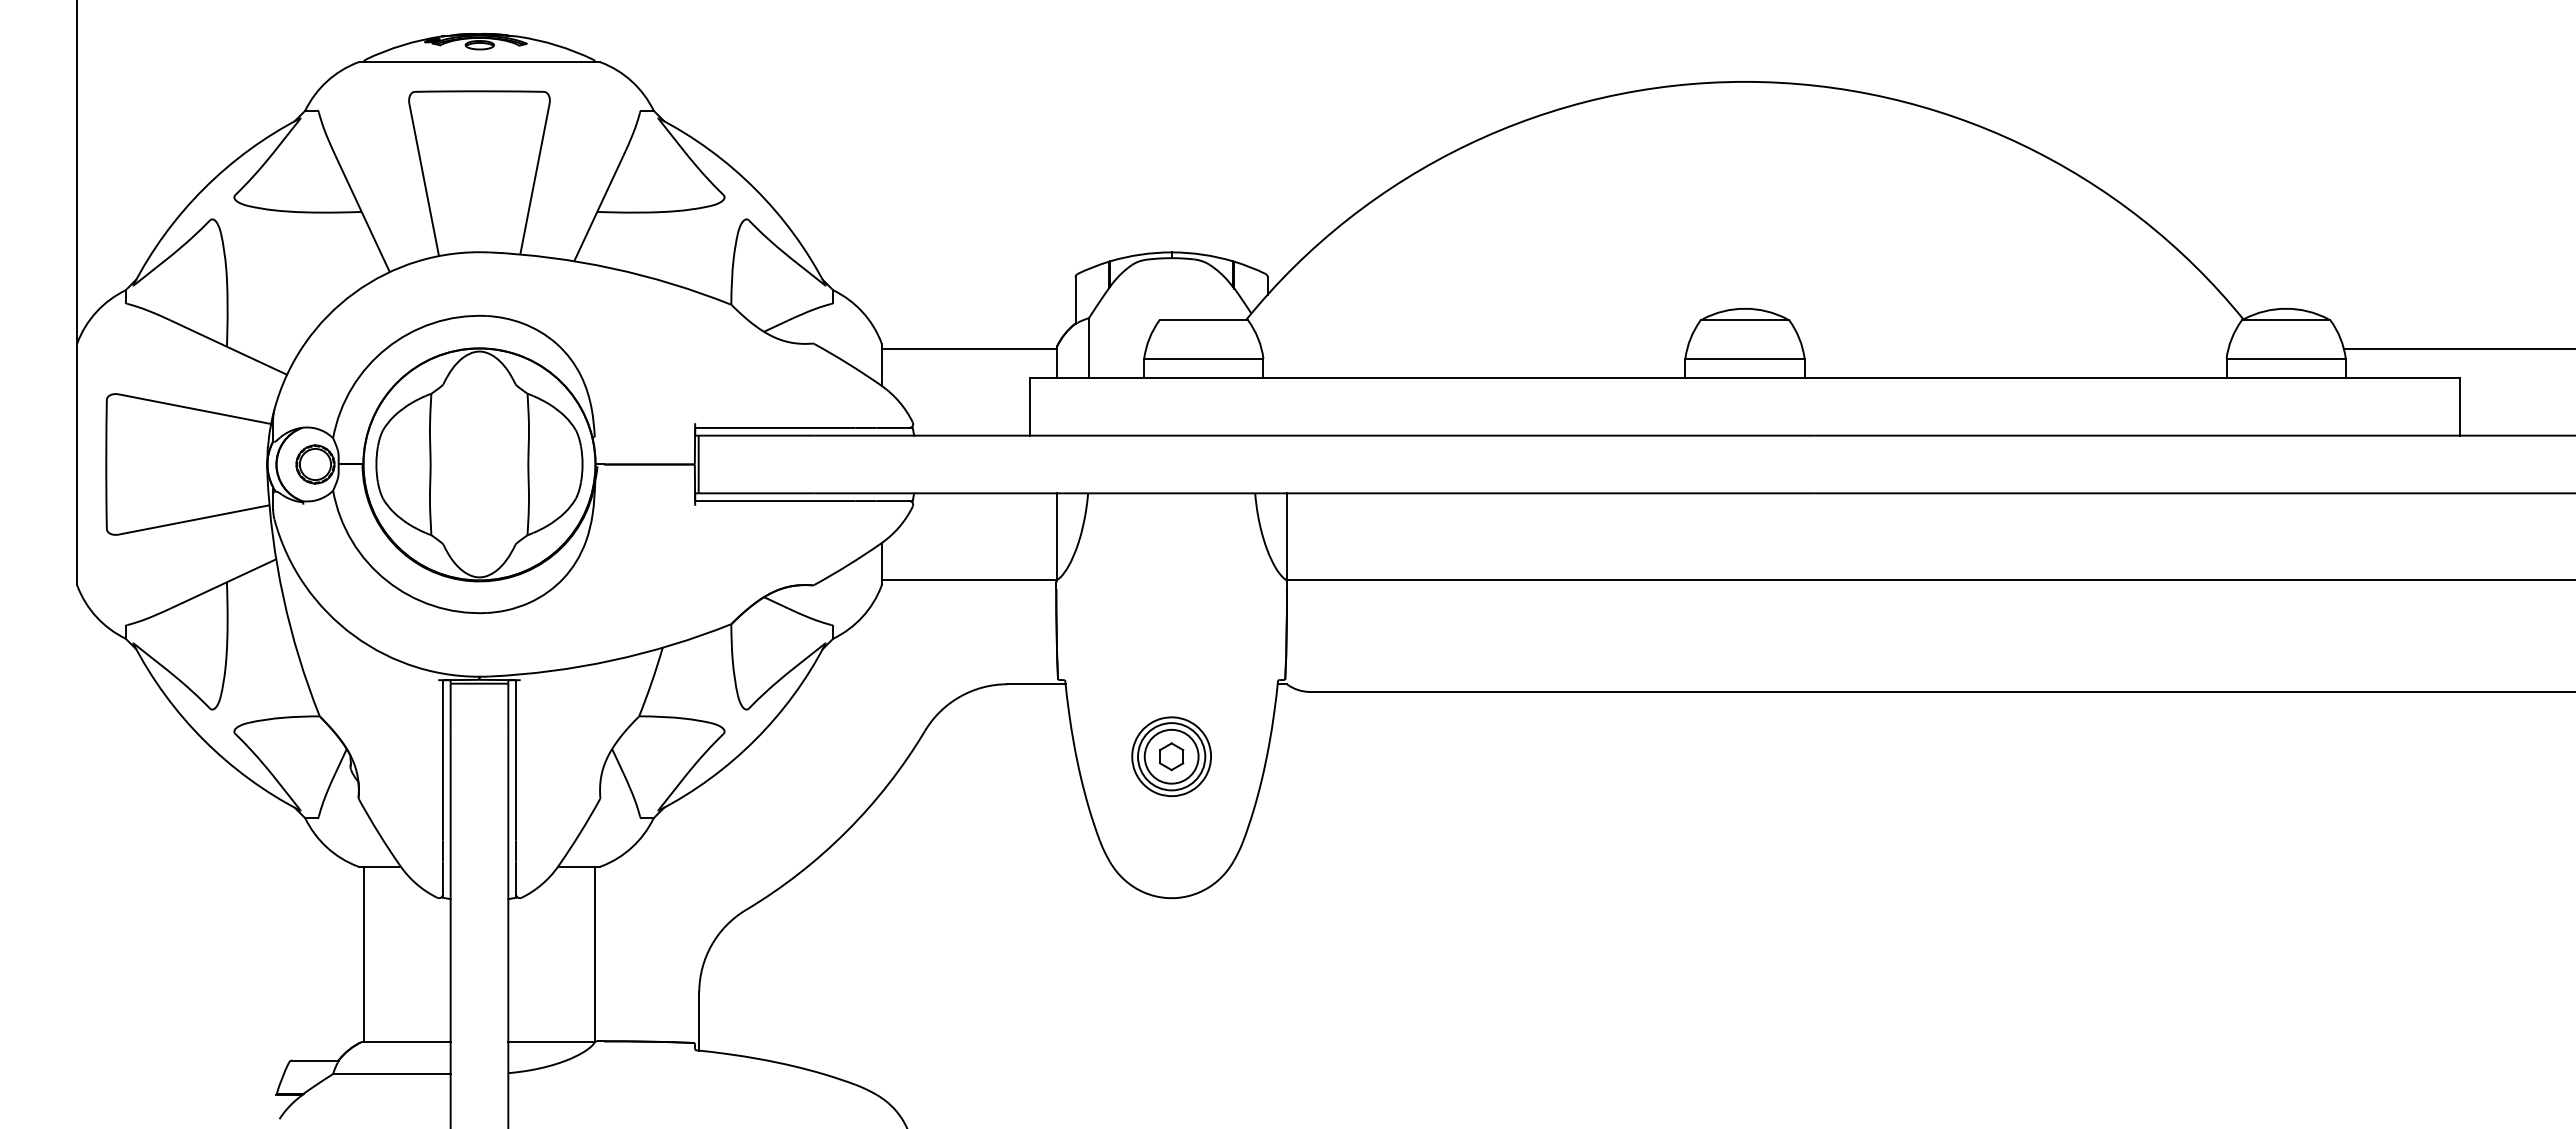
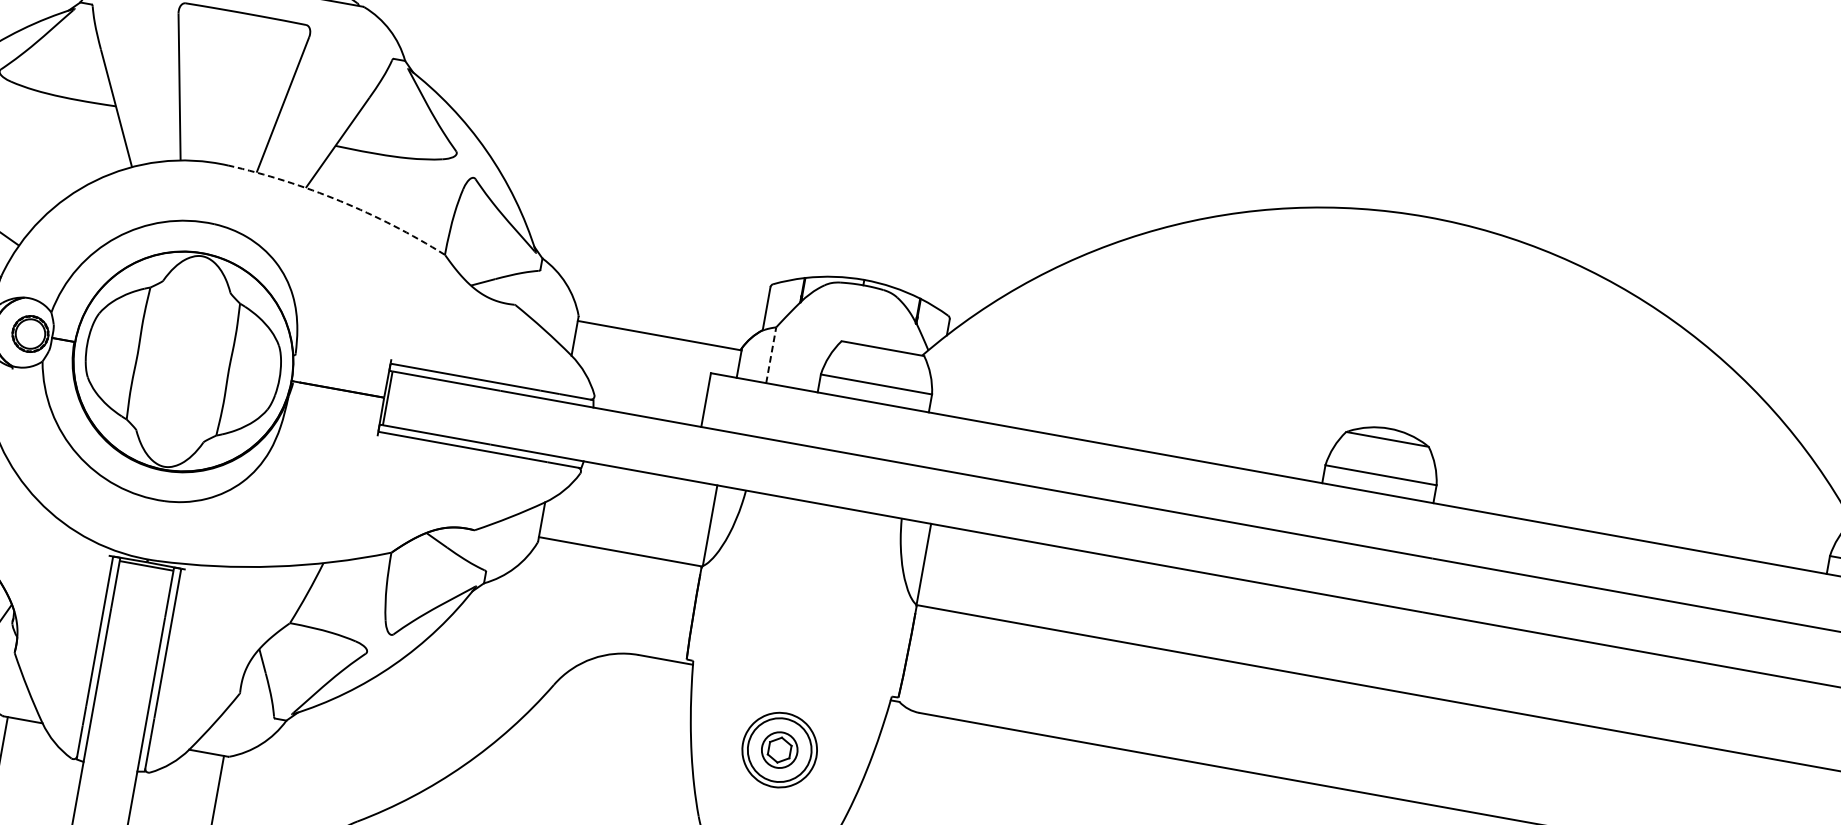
arc: (612, 268) -> (340, 201), solid -> dashed
line: (1089, 348) -> (771, 355), solid -> dashed
circle: (1171, 756) -> (779, 749), size x0.7

